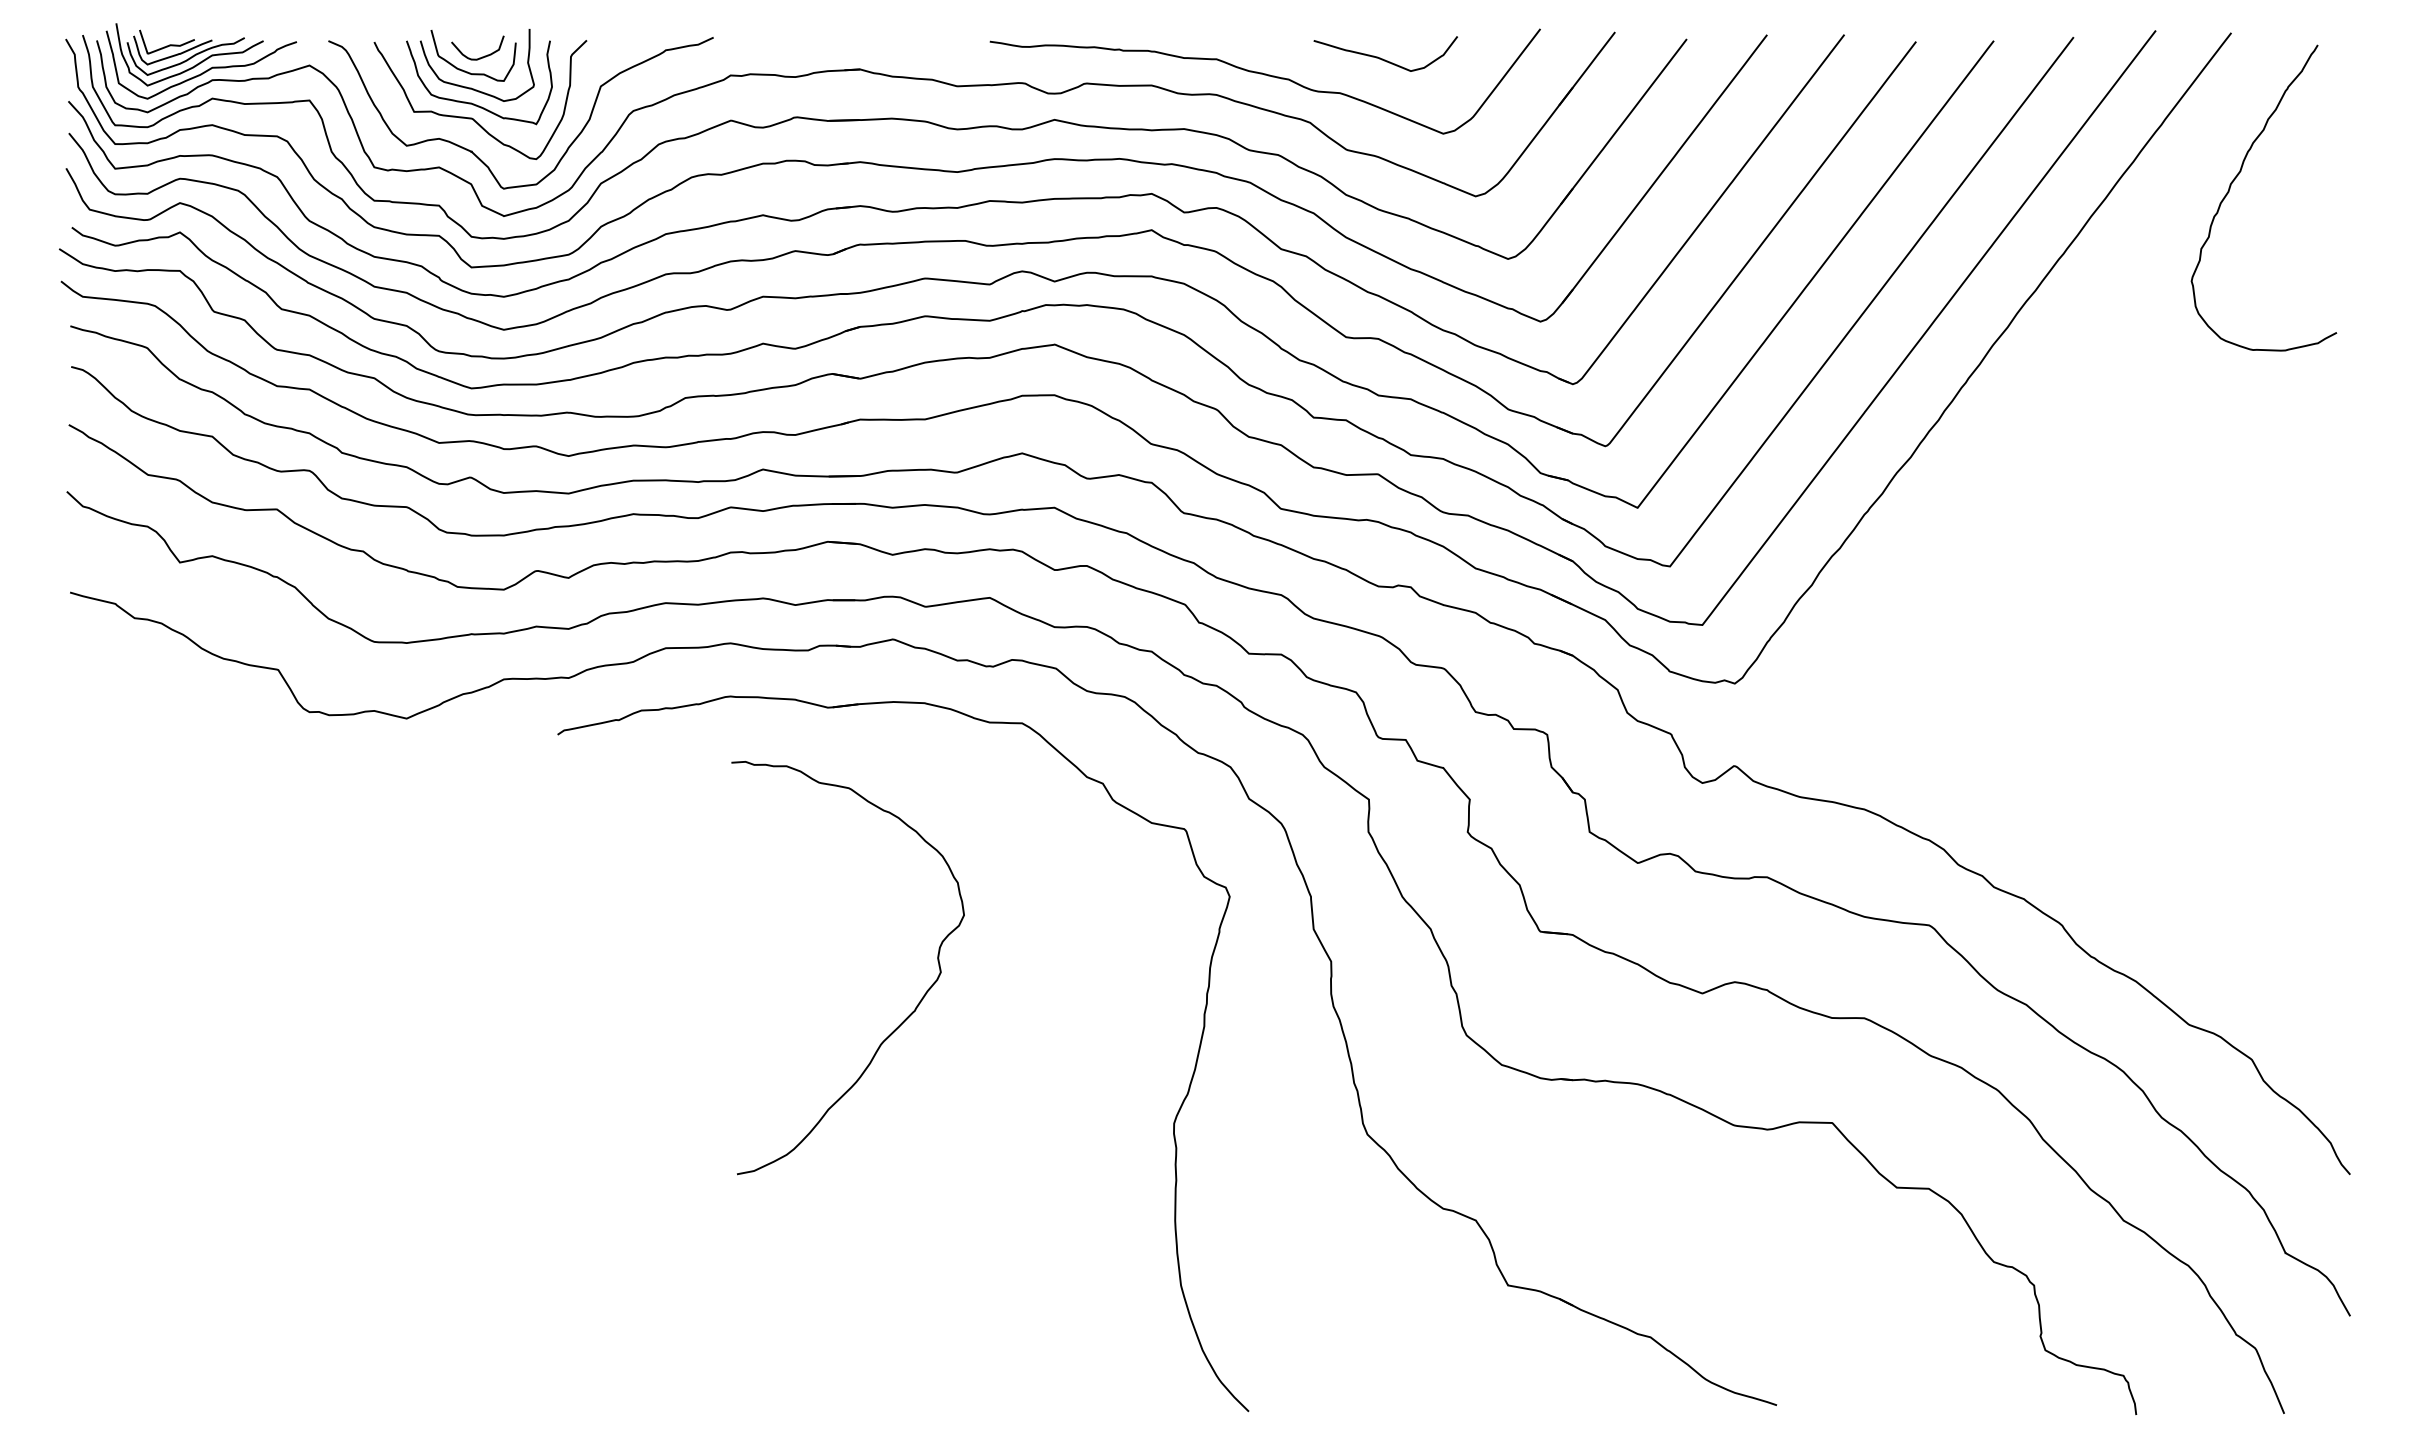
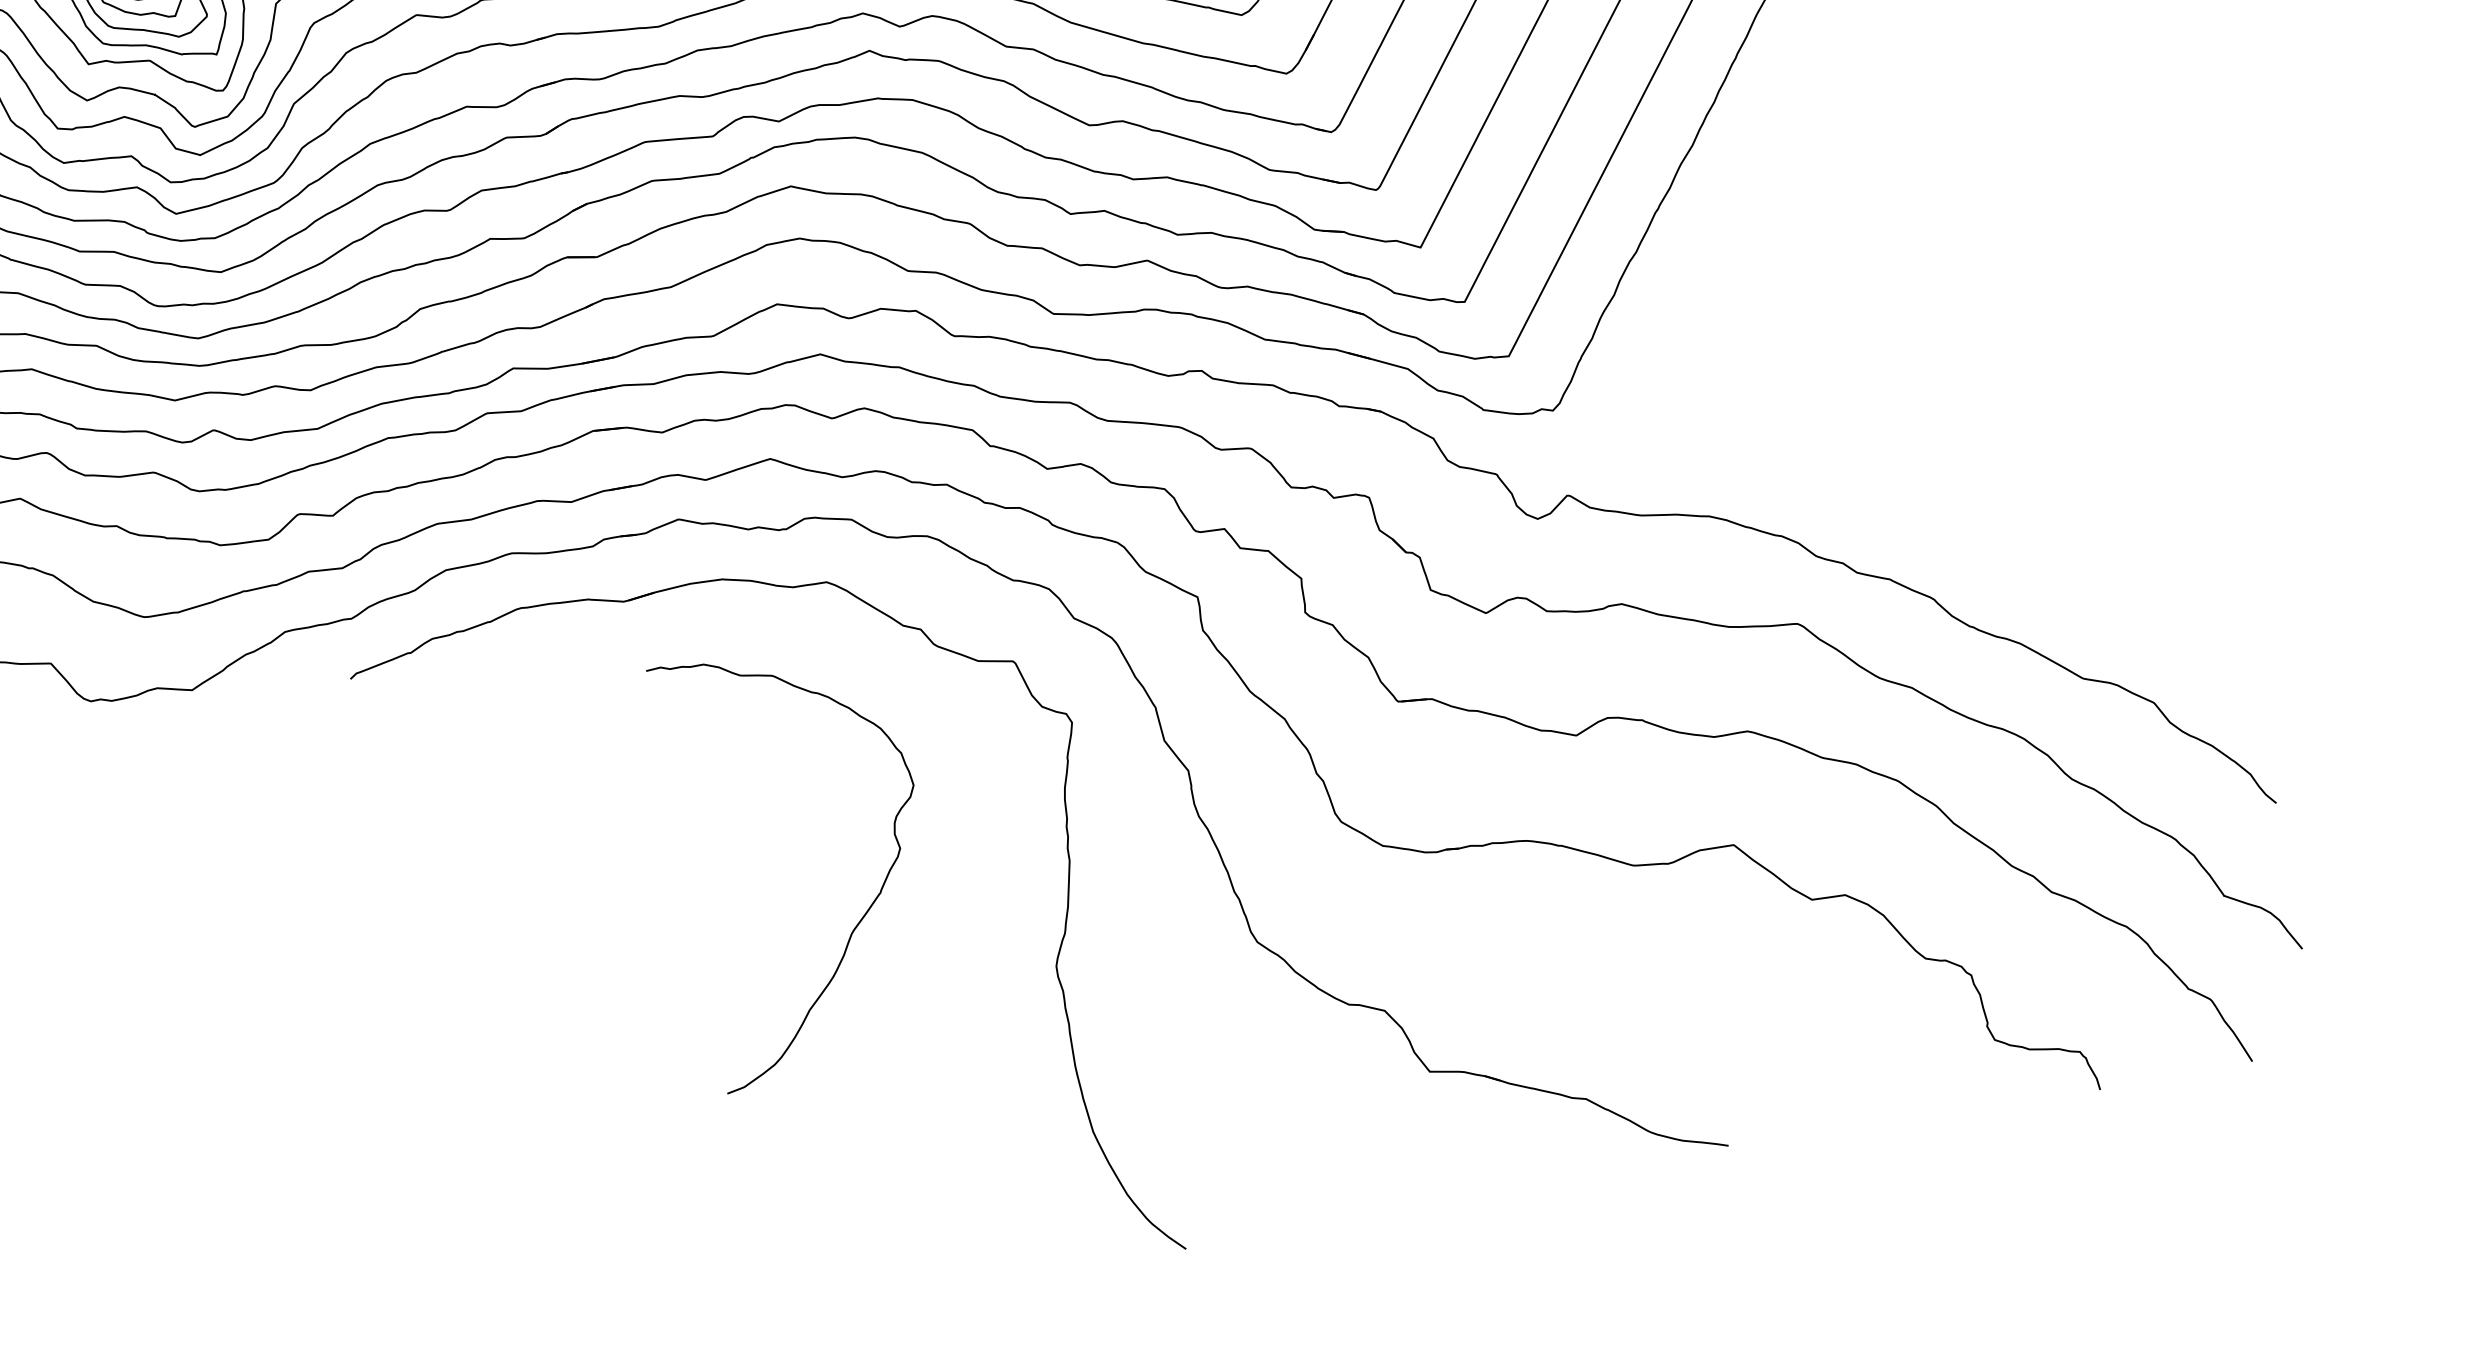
curve: (901, 1022) -> (868, 907), moved

